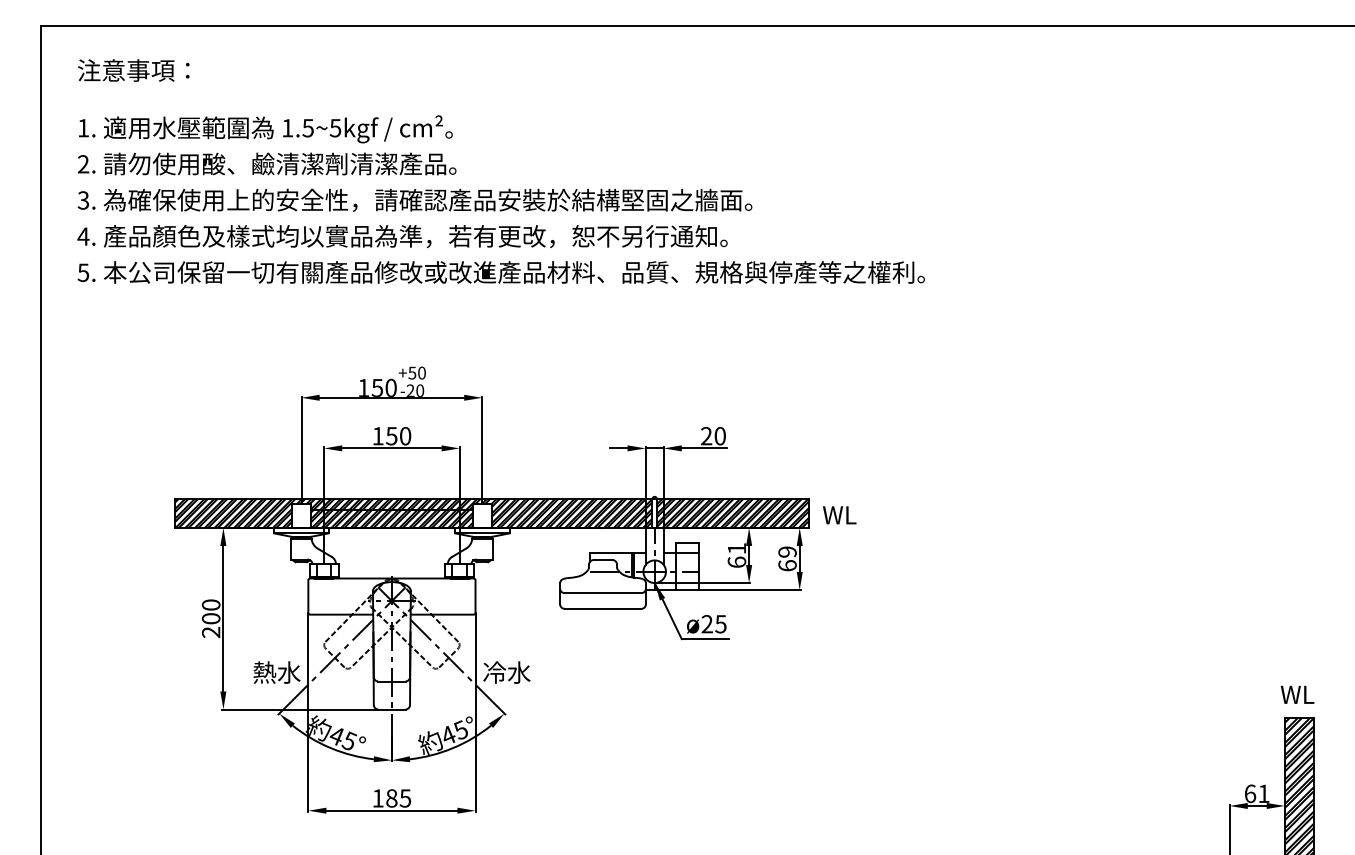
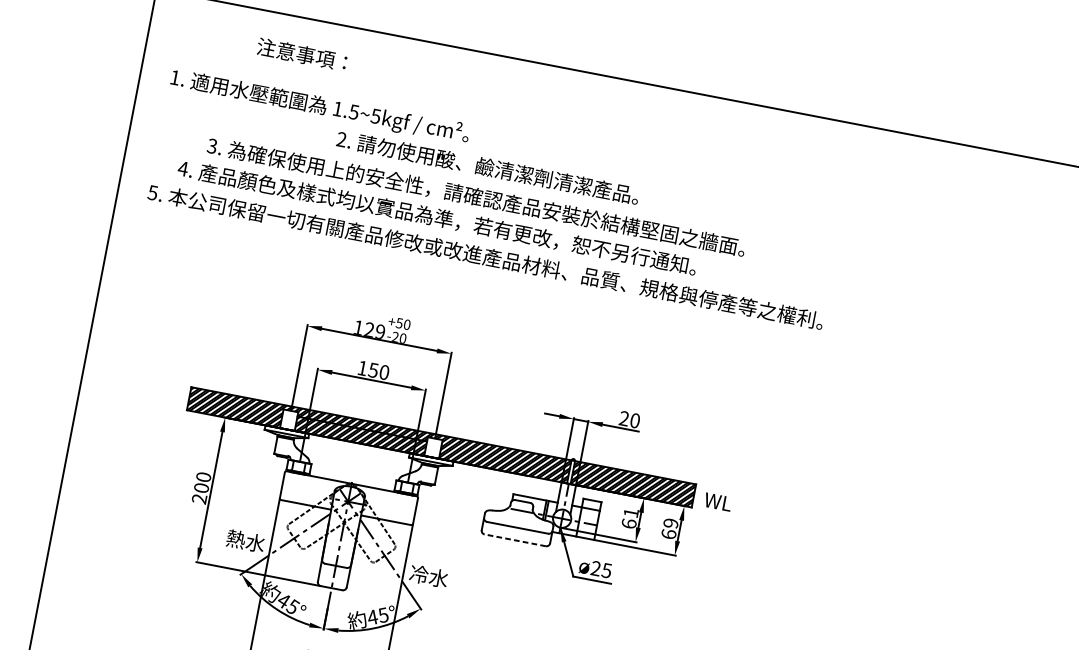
text: (133, 70) -> (301, 54), moved
text: (267, 163) -> (488, 167), moved
text: (414, 199) -> (476, 196), moved
text: (402, 236) -> (437, 217), moved
text: (383, 387) -> (374, 330), 150 -> 129
line: (602, 608) -> (514, 539), solid -> dashed

